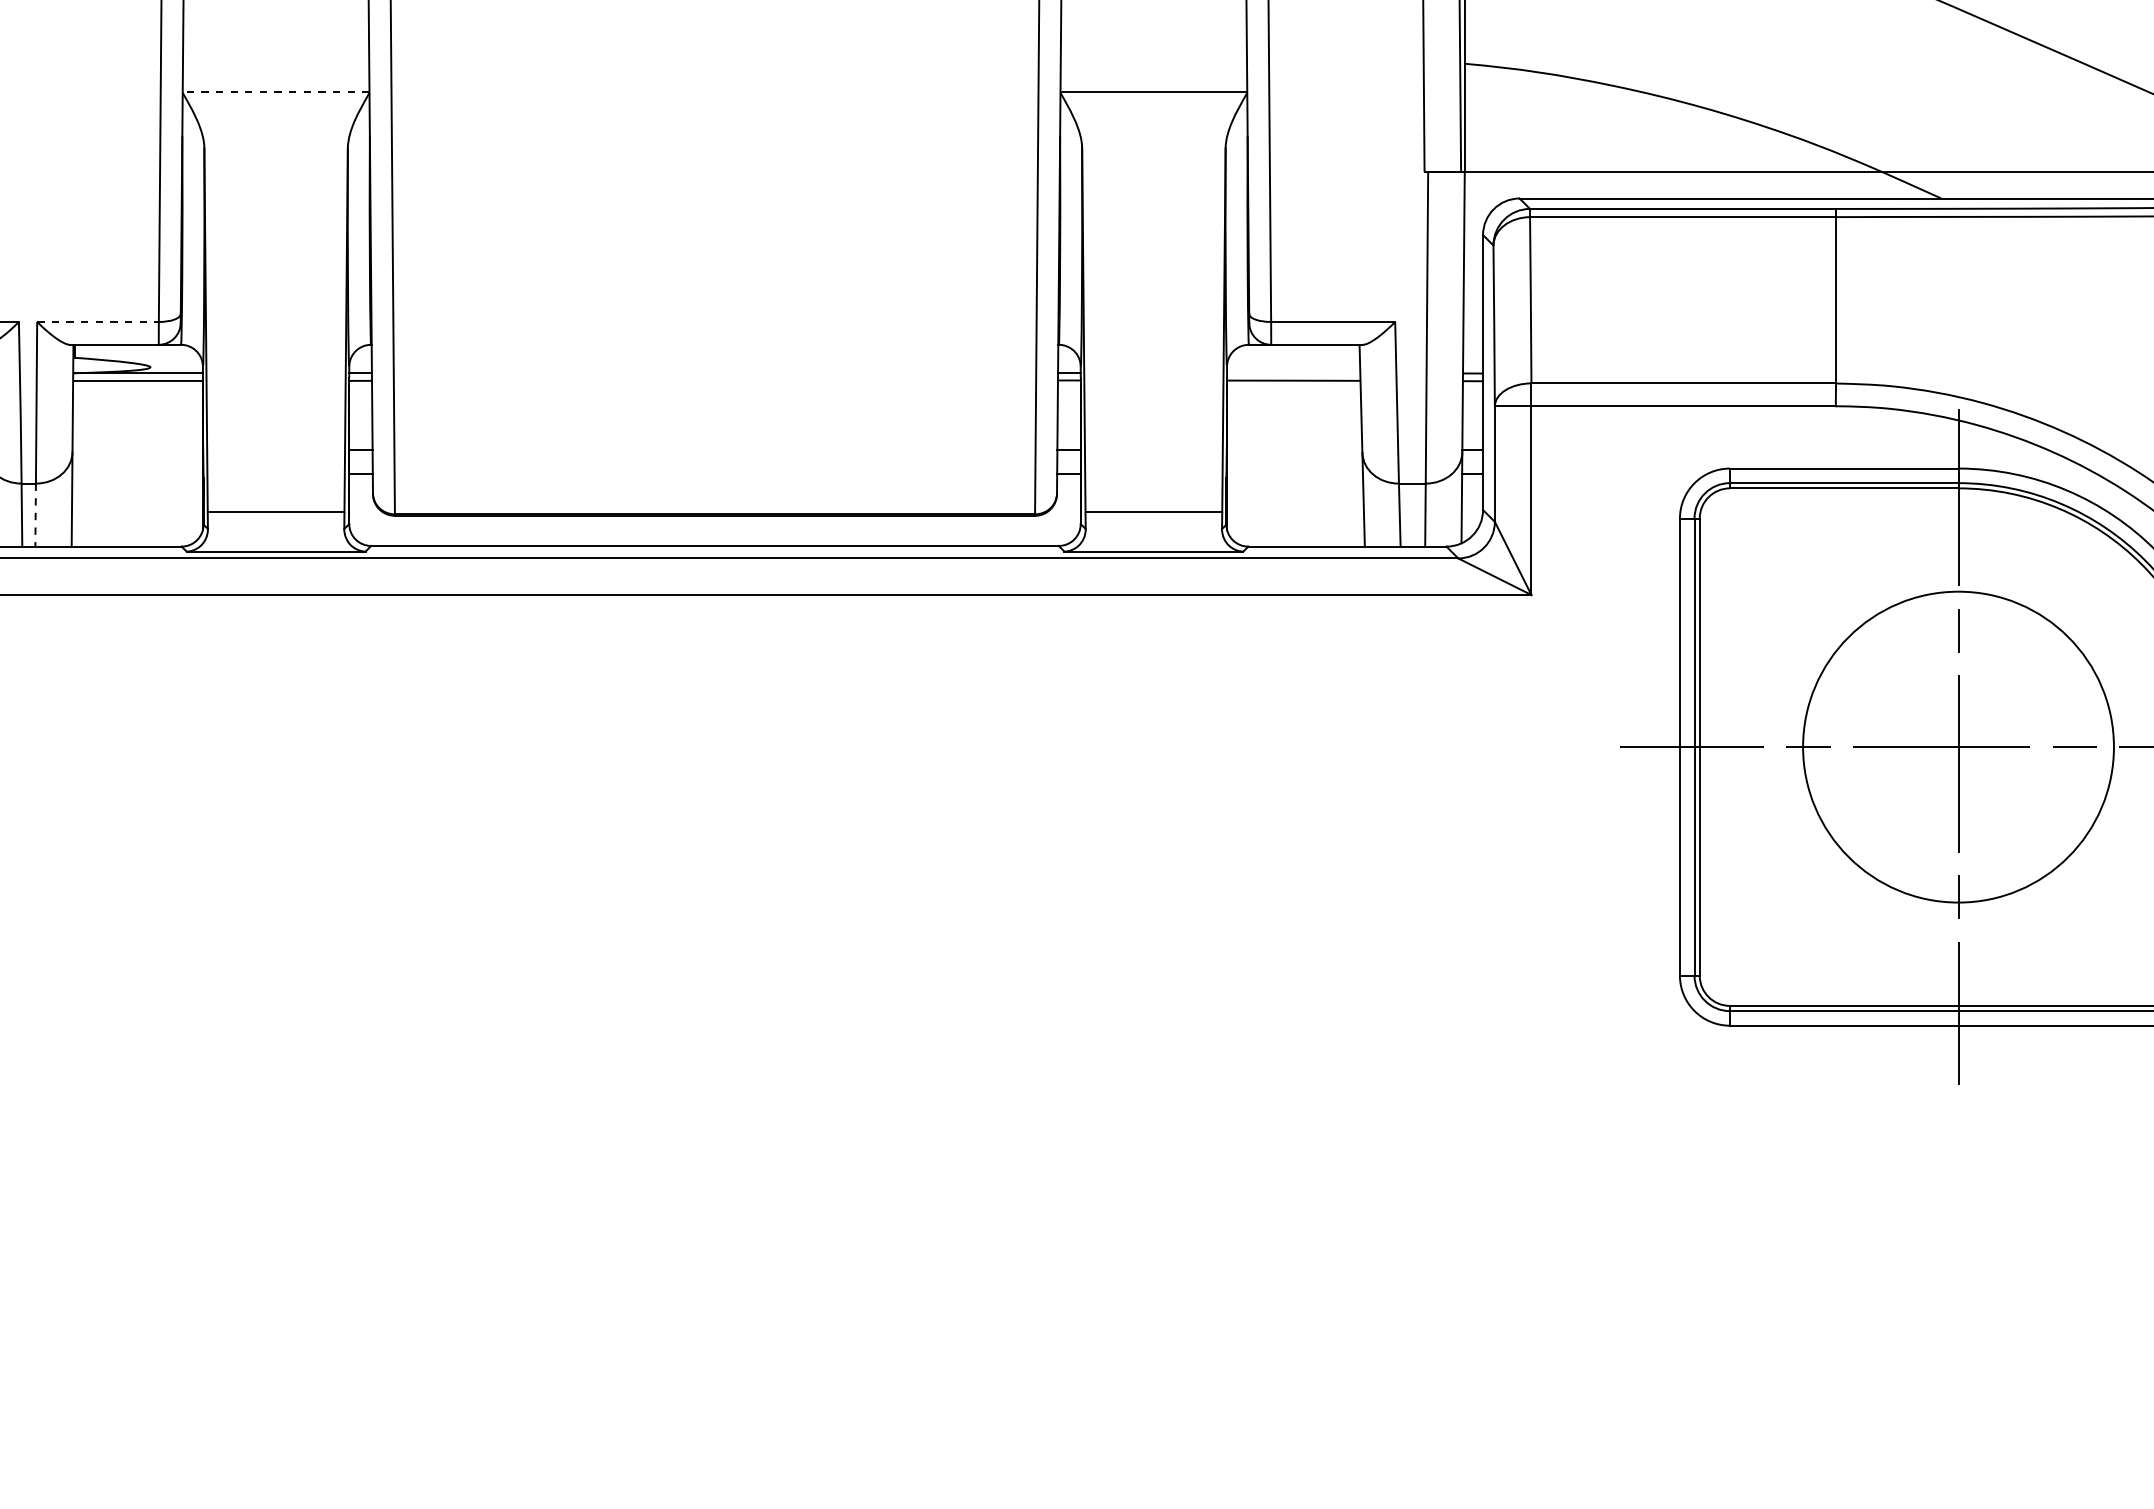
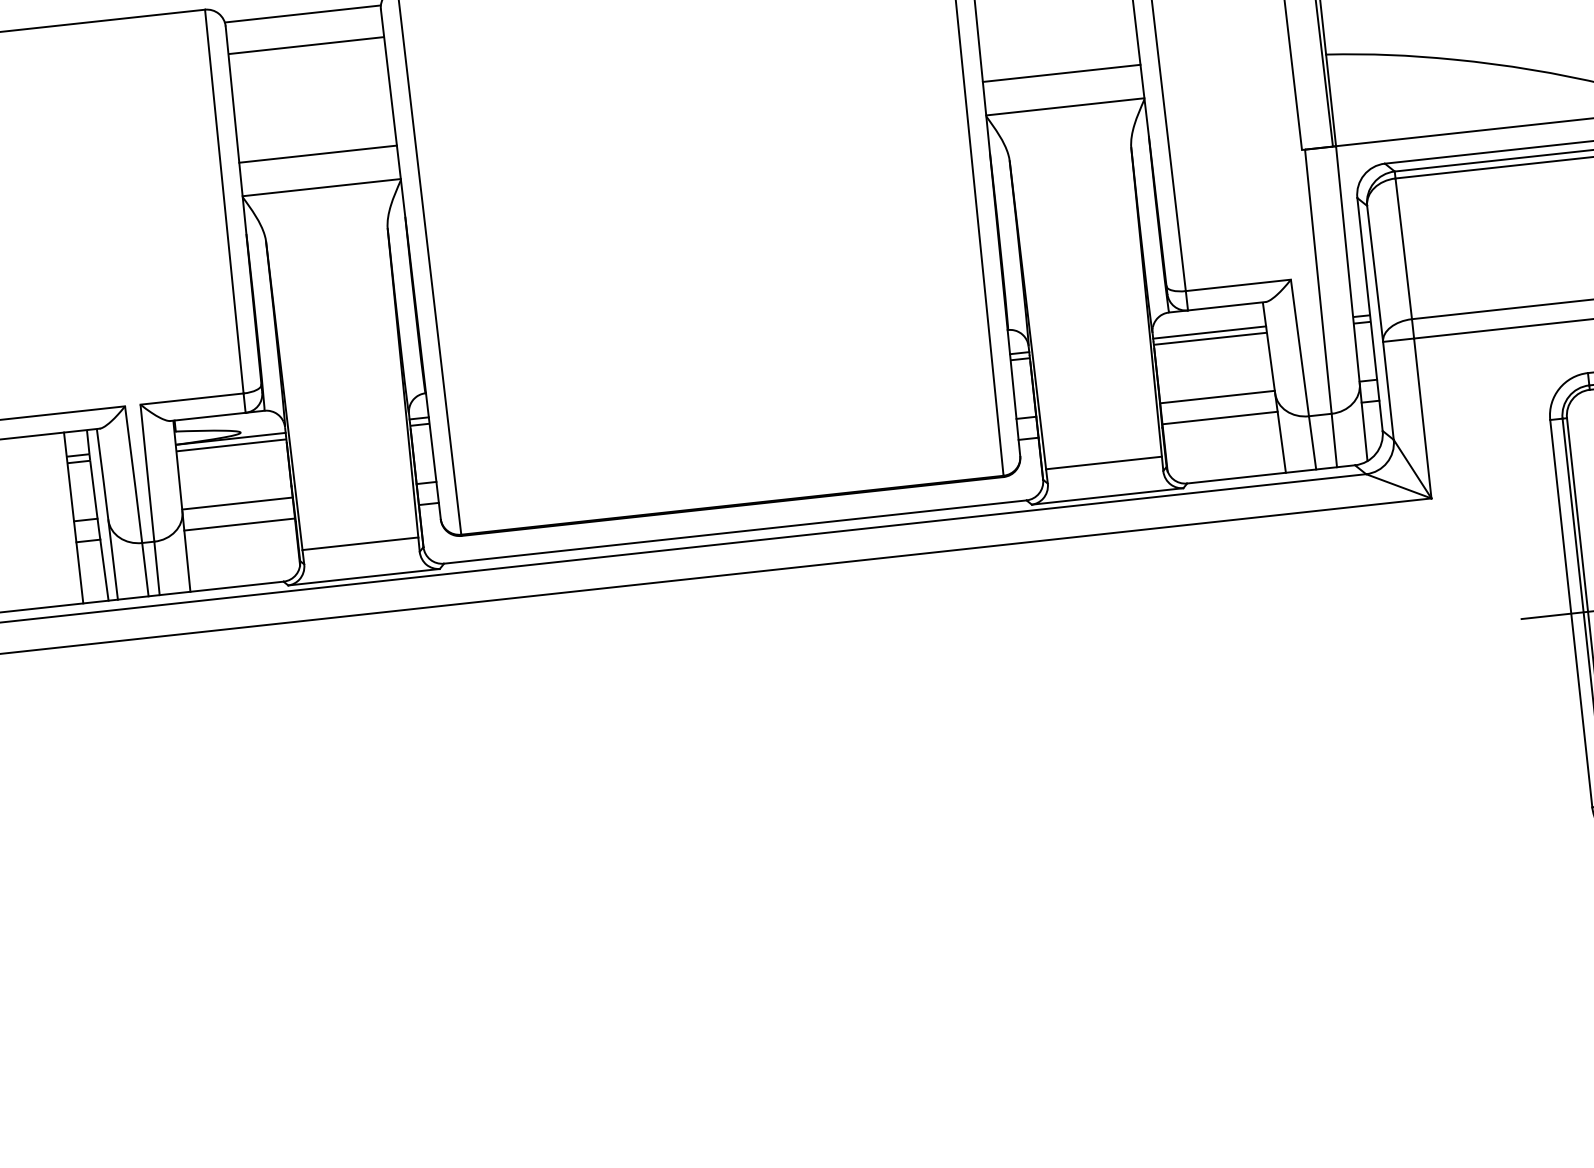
line: (276, 52) -> (318, 154), added
line: (1153, 52) -> (1061, 73), added
line: (275, 91) -> (321, 187), dashed -> solid
line: (98, 321) -> (192, 398), dashed -> solid
line: (1293, 373) -> (1209, 332), added
line: (137, 449) -> (237, 503), added
line: (1294, 449) -> (1217, 396), added
line: (137, 474) -> (239, 524), added
line: (1294, 474) -> (1219, 418), added
line: (35, 515) -> (156, 568), dashed -> solid

